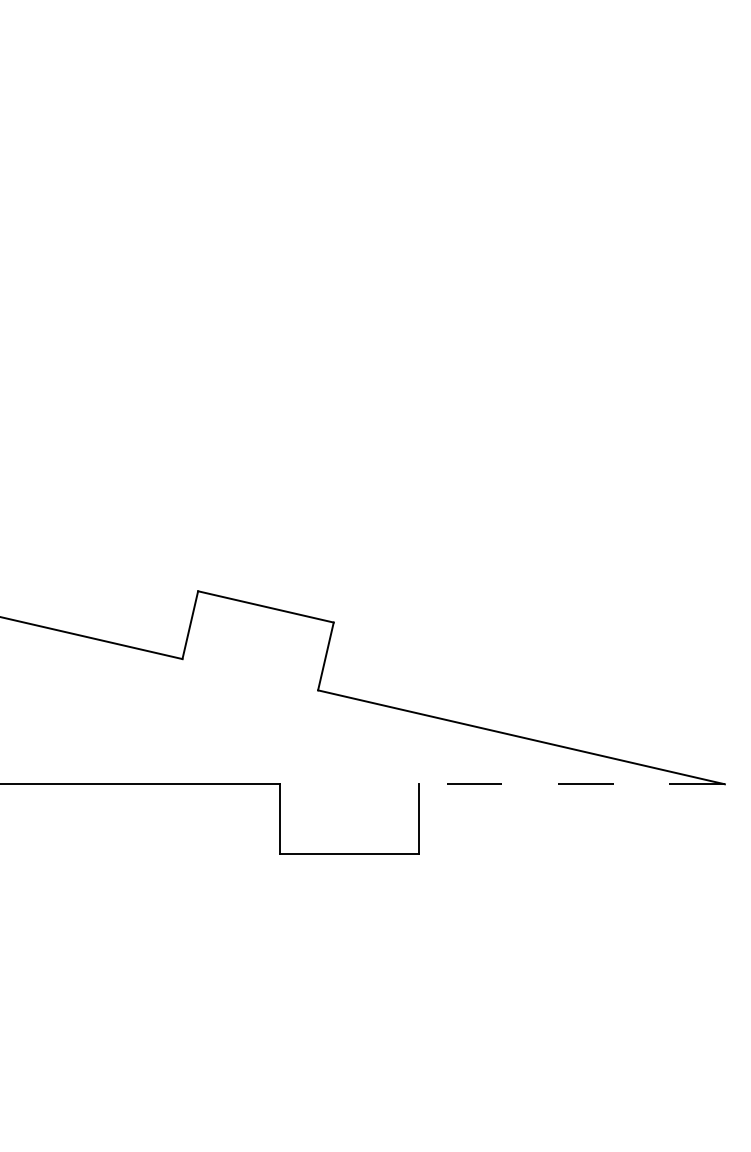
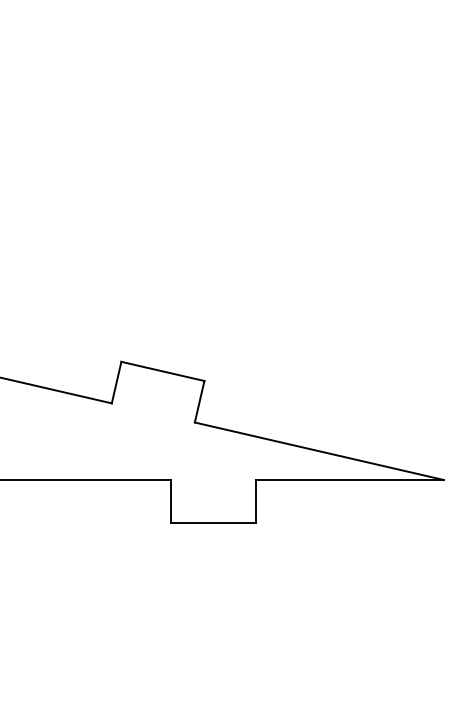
line: (572, 785) -> (350, 480), dashed -> solid

